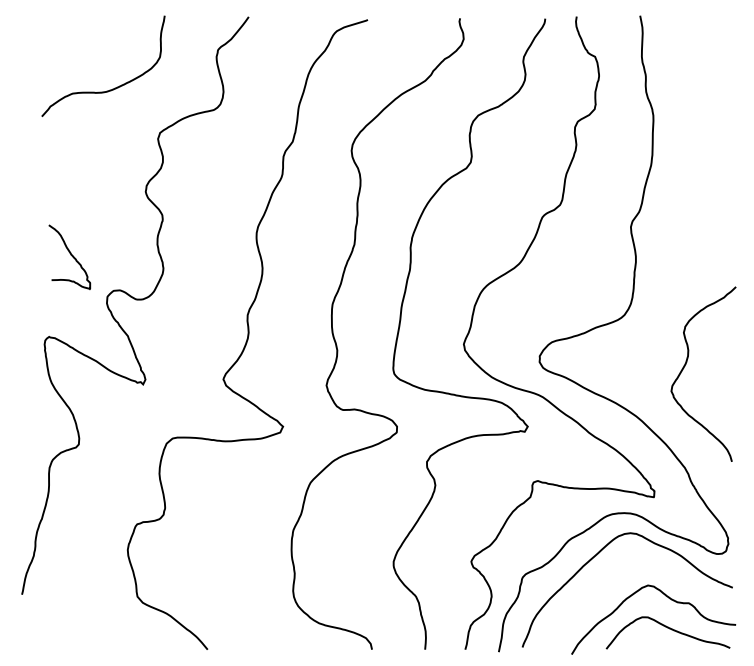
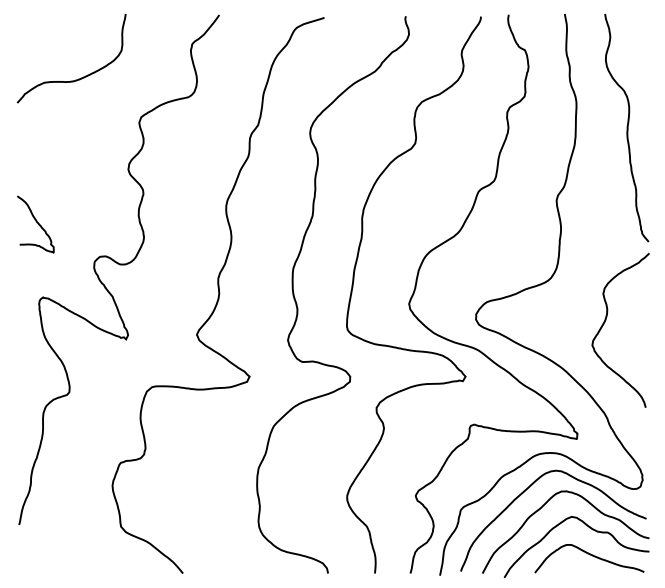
curve: (112, 88) -> (79, 78), moved
curve: (710, 144) -> (626, 127), added
curve: (70, 255) -> (36, 222), moved
curve: (614, 575) -> (542, 508), added

